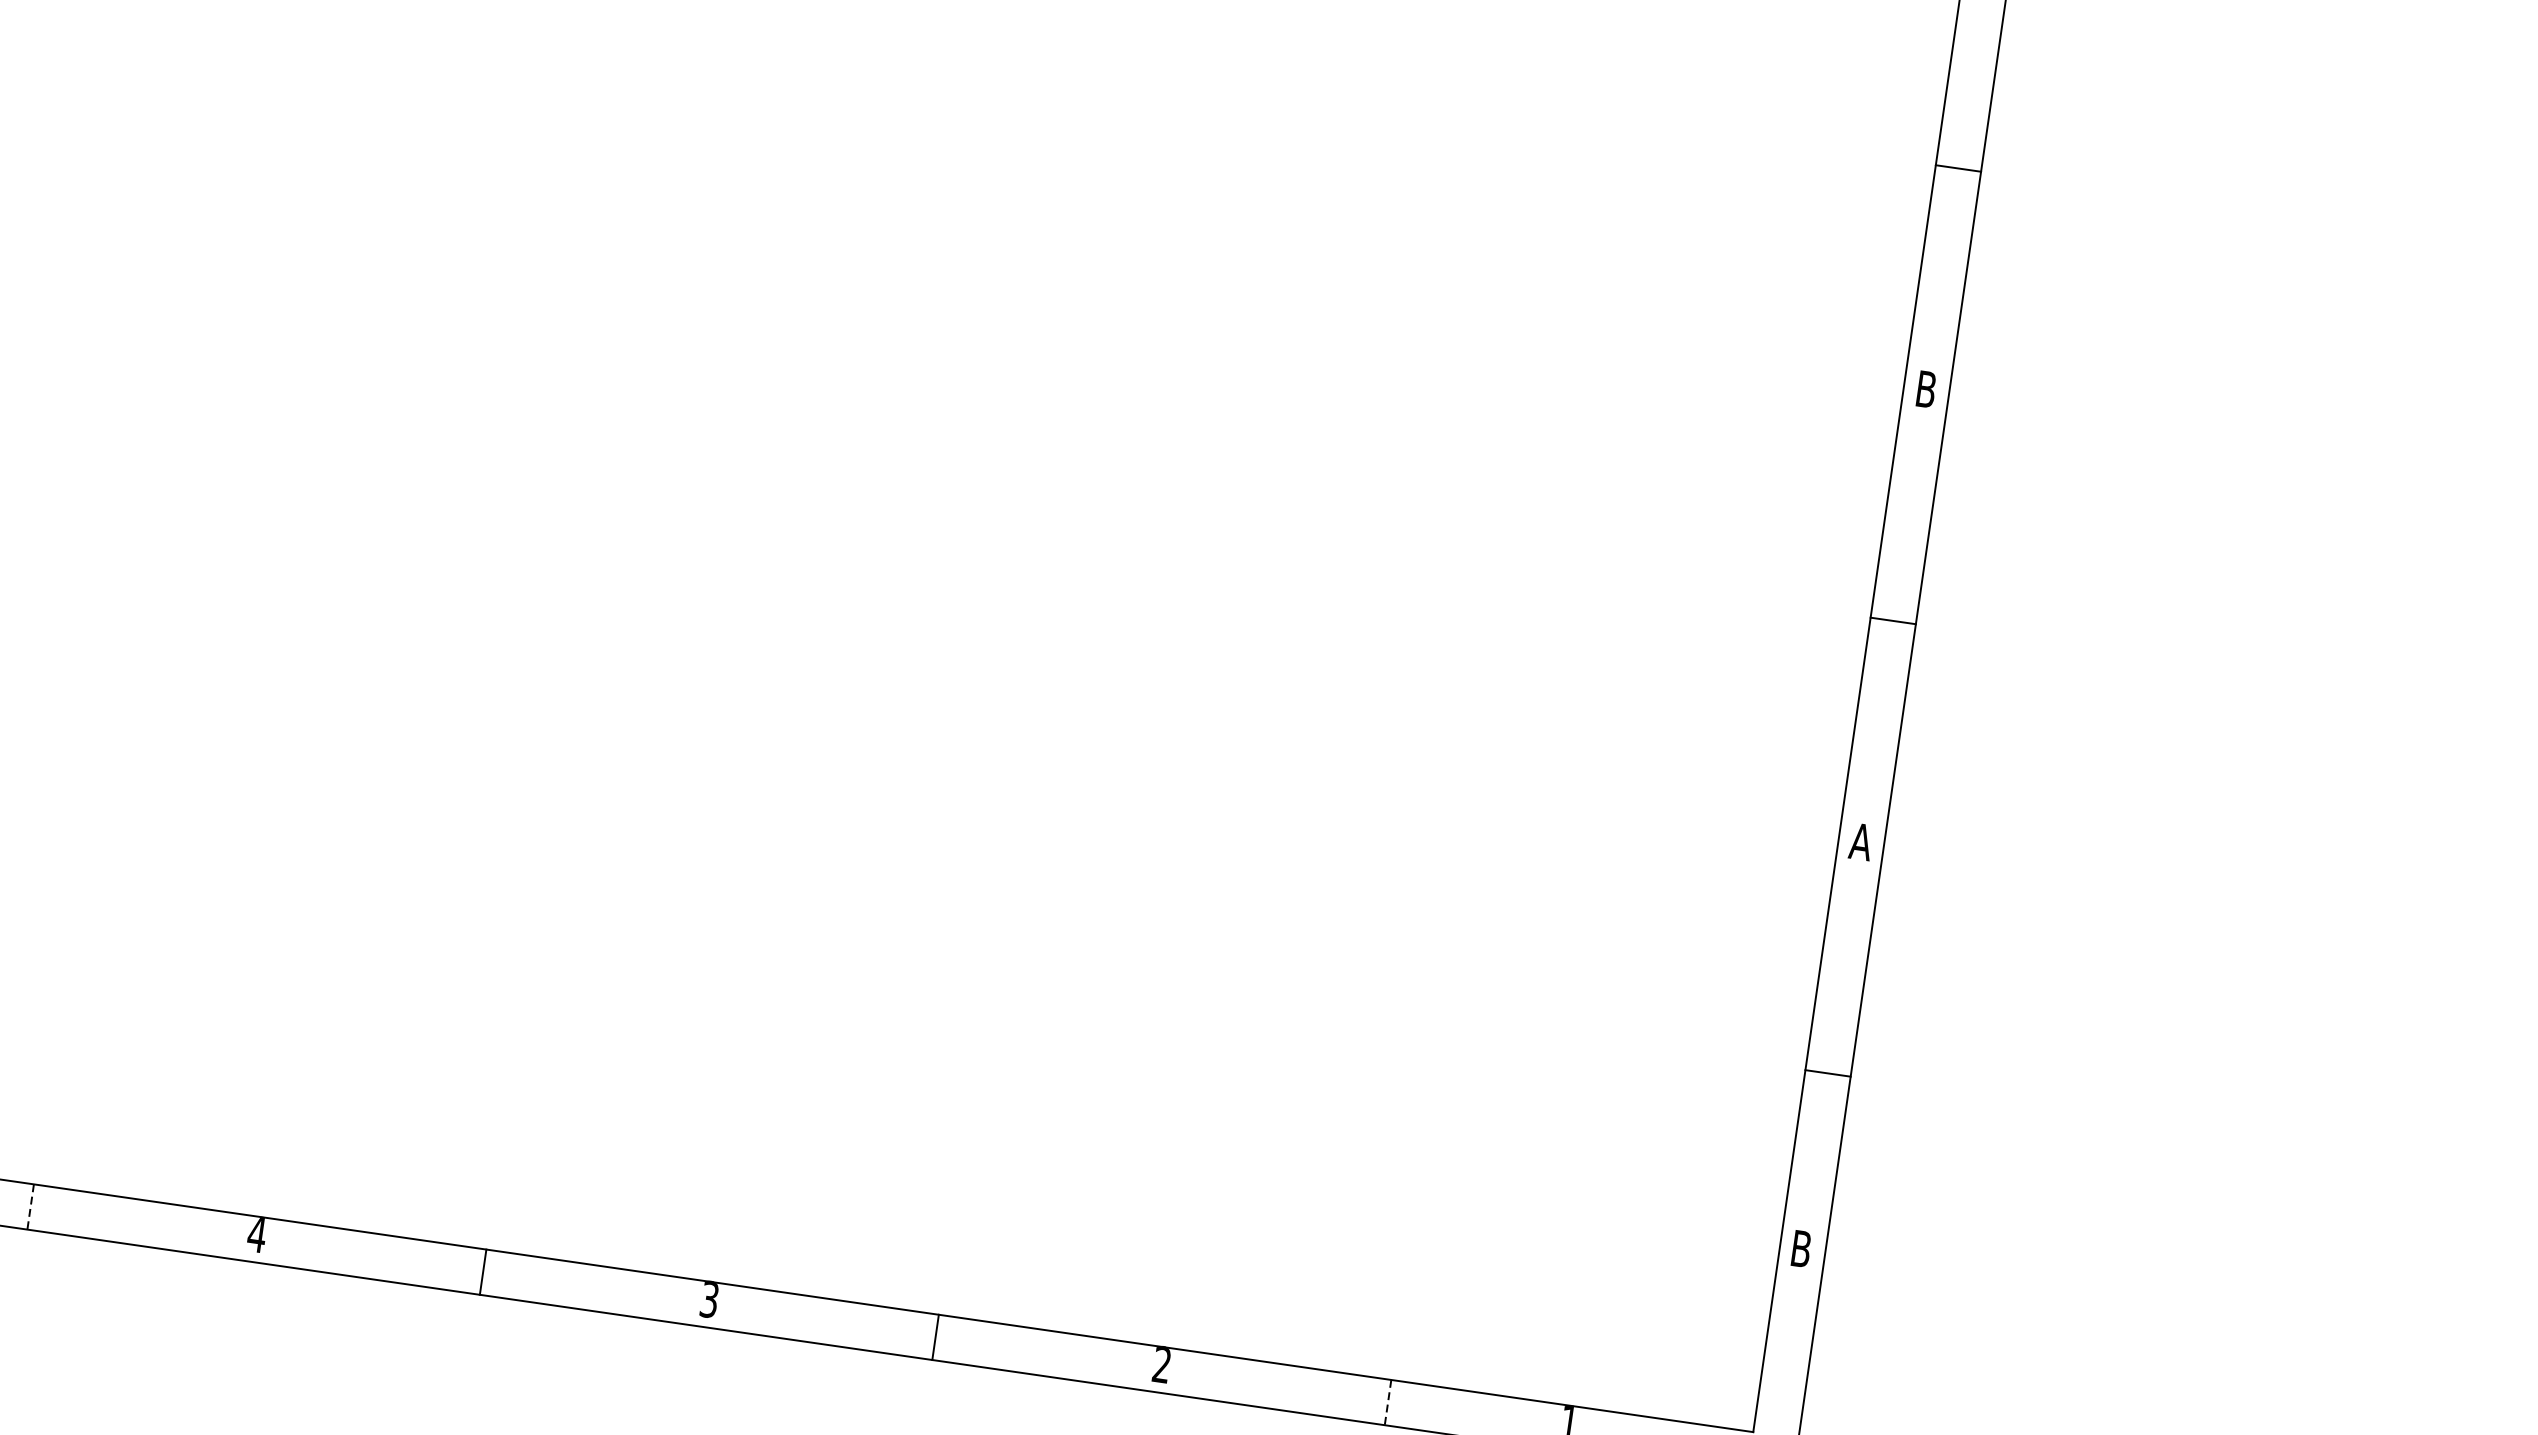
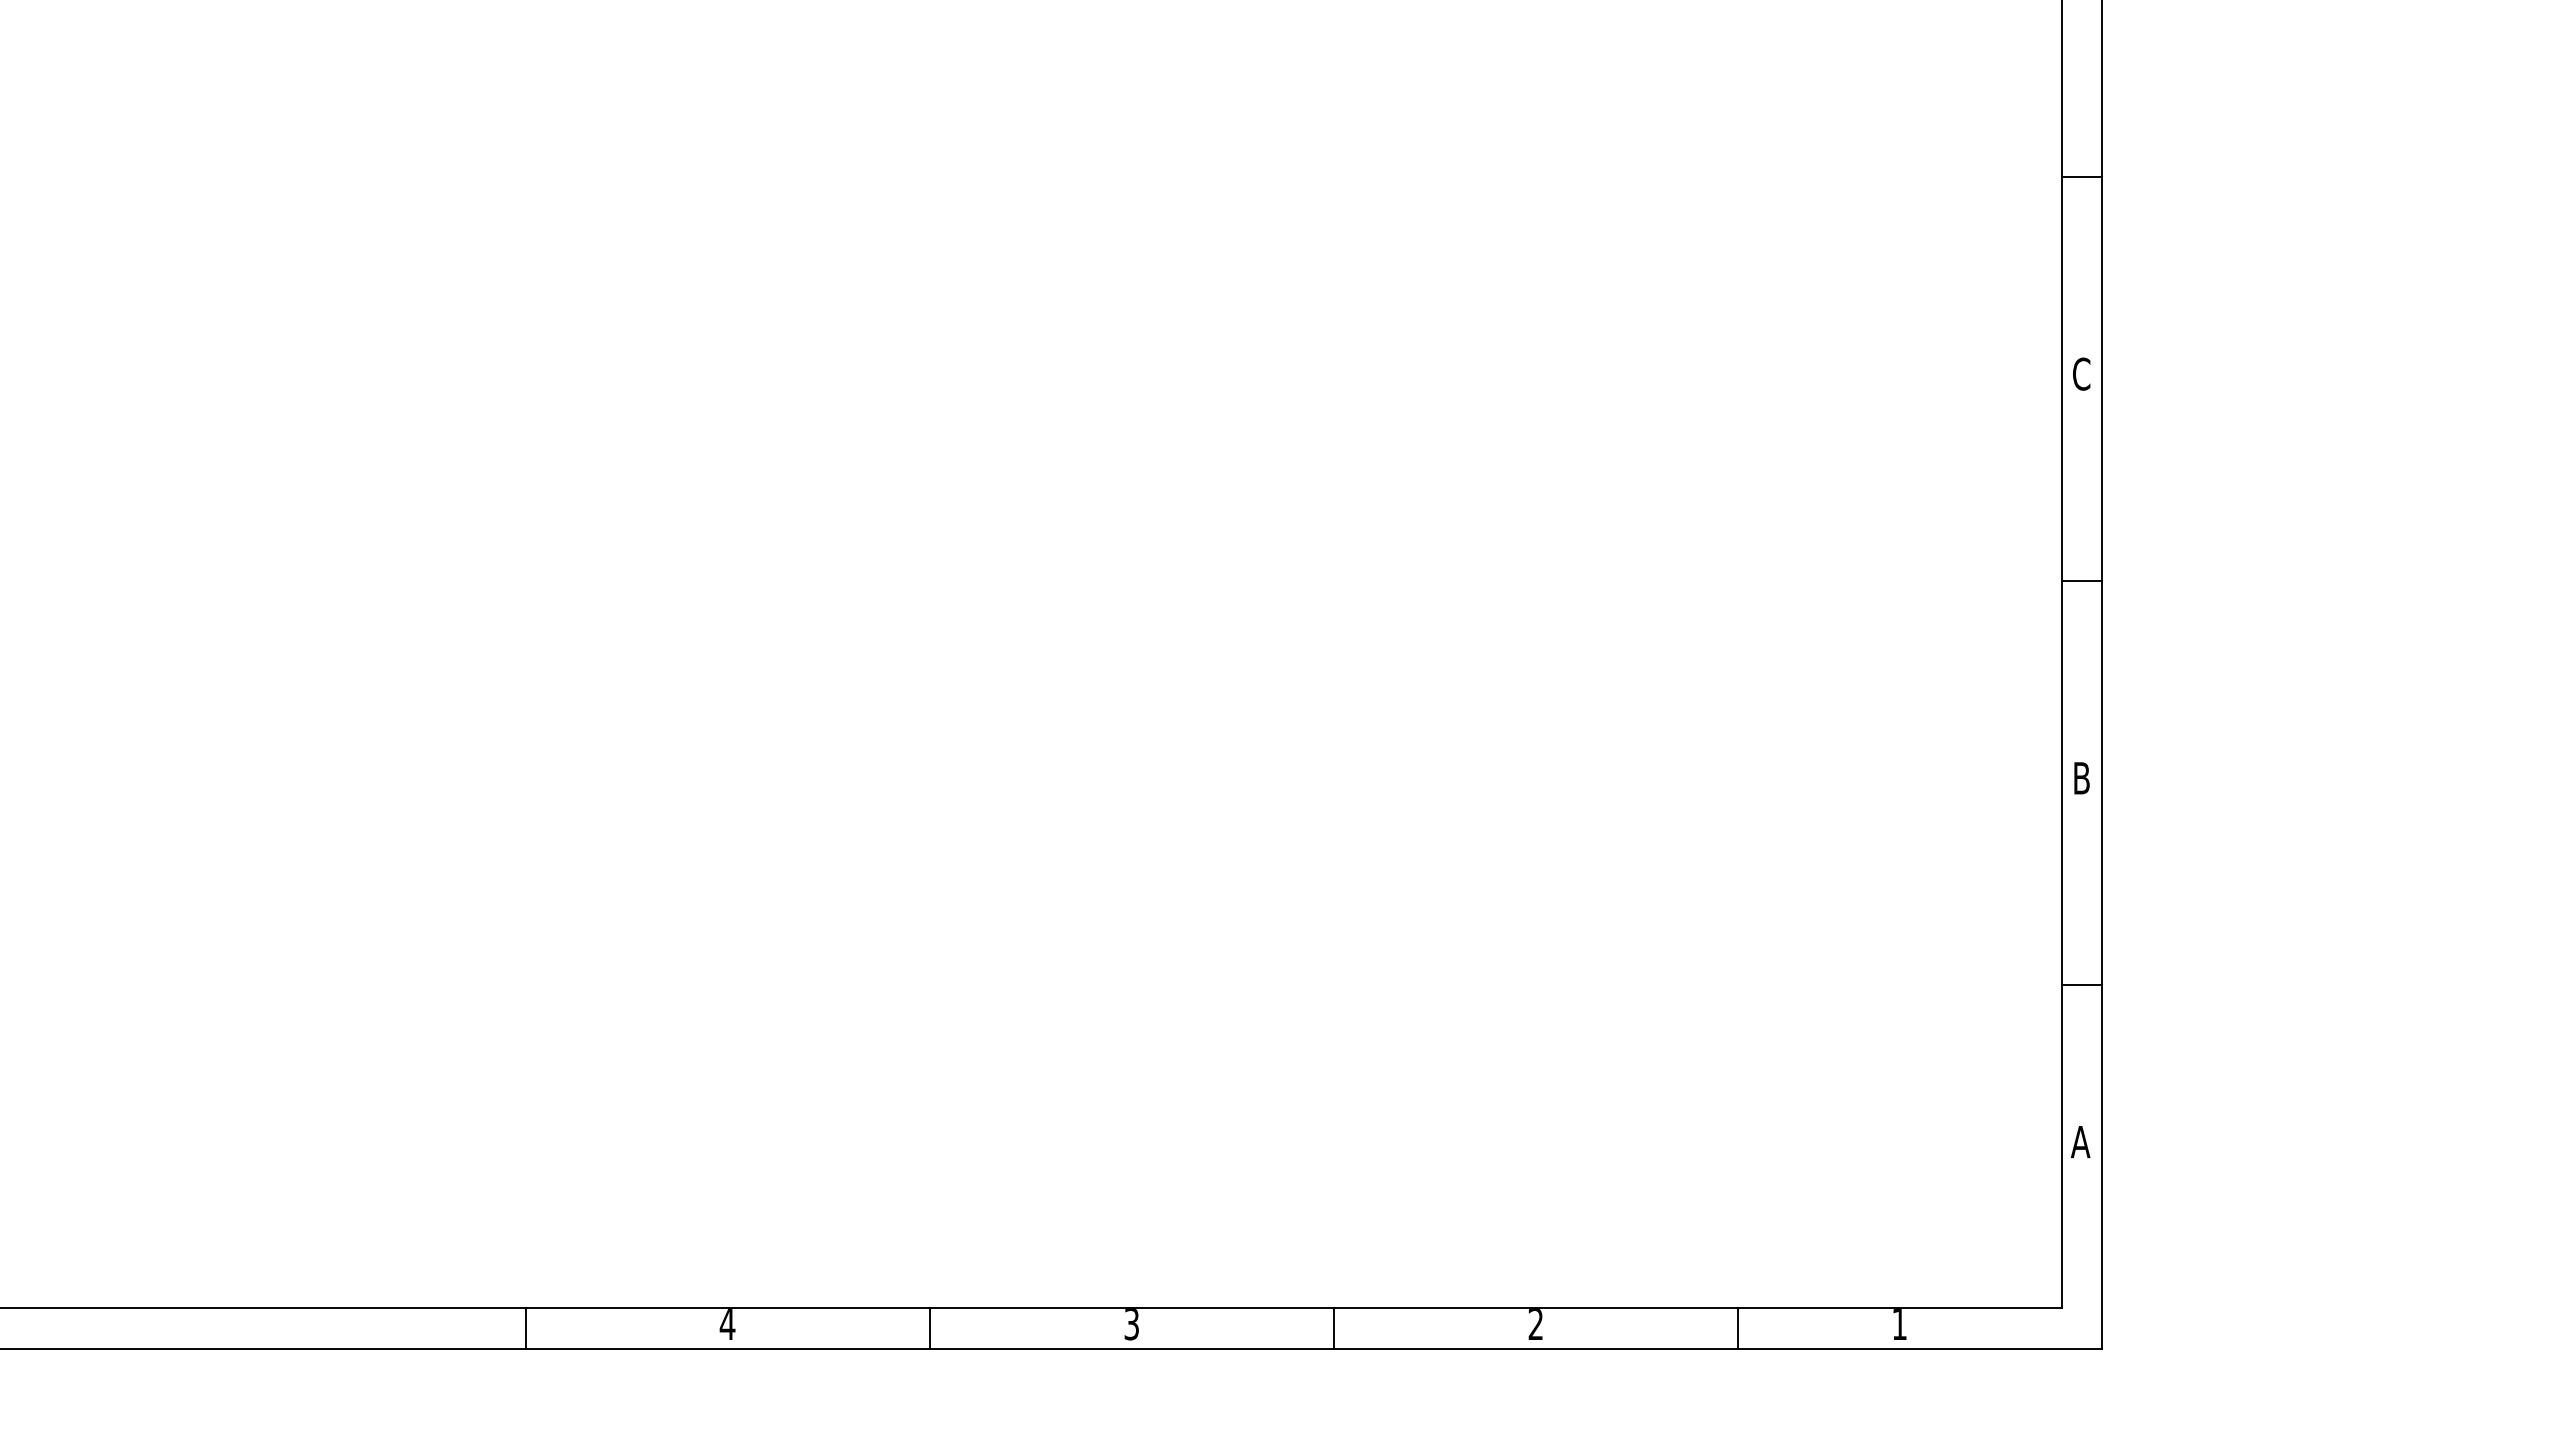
text: (1926, 388) -> (2081, 373), B -> C
text: (1860, 842) -> (2081, 778), A -> B
line: (30, 1207) -> (525, 1329), dashed -> solid
text: (1801, 1249) -> (2080, 1142), B -> A
line: (1387, 1403) -> (1738, 1329), dashed -> solid

